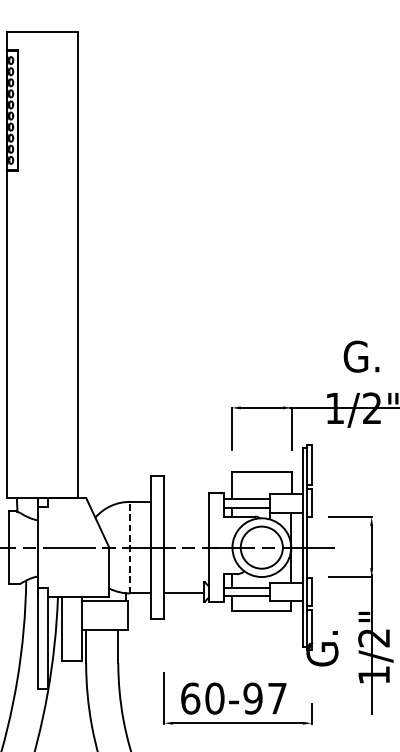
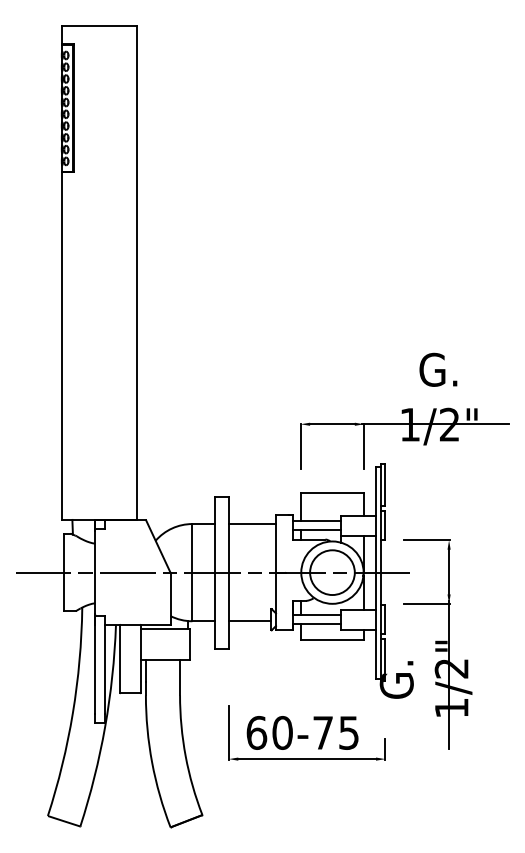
line: (185, 502) -> (251, 524), added
line: (130, 547) -> (192, 572), dashed -> solid
text: (264, 698) -> (335, 732), 60-97 -> 60-75

